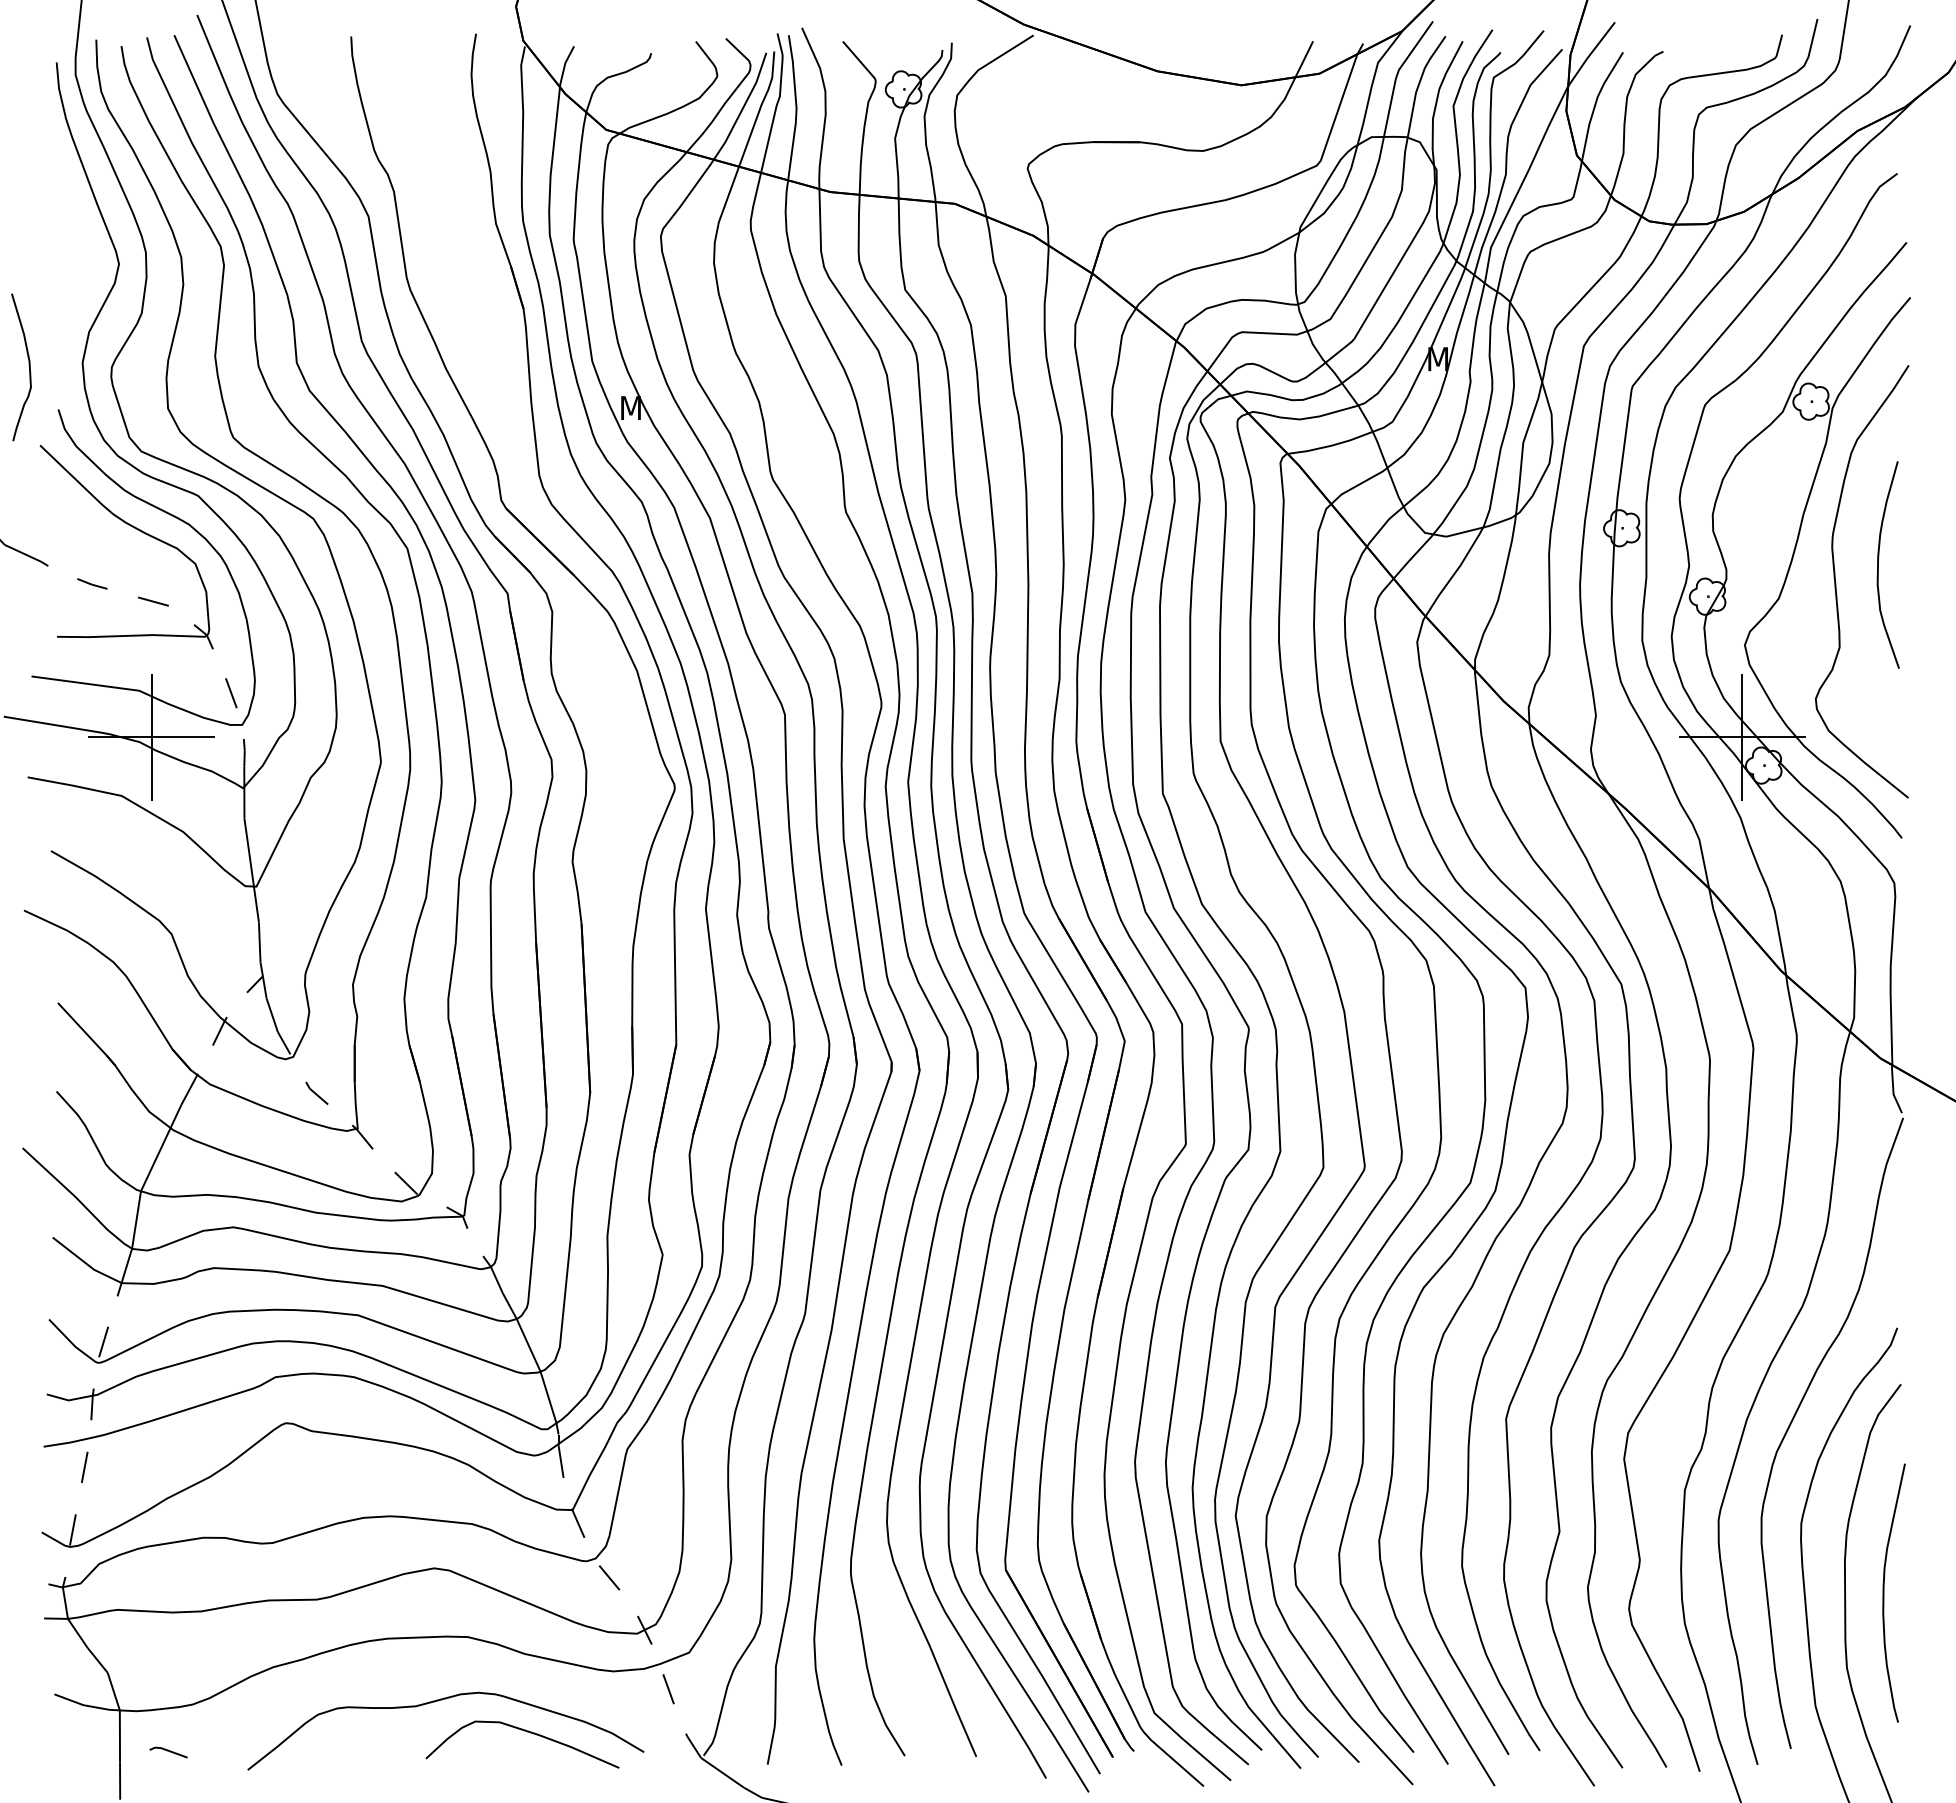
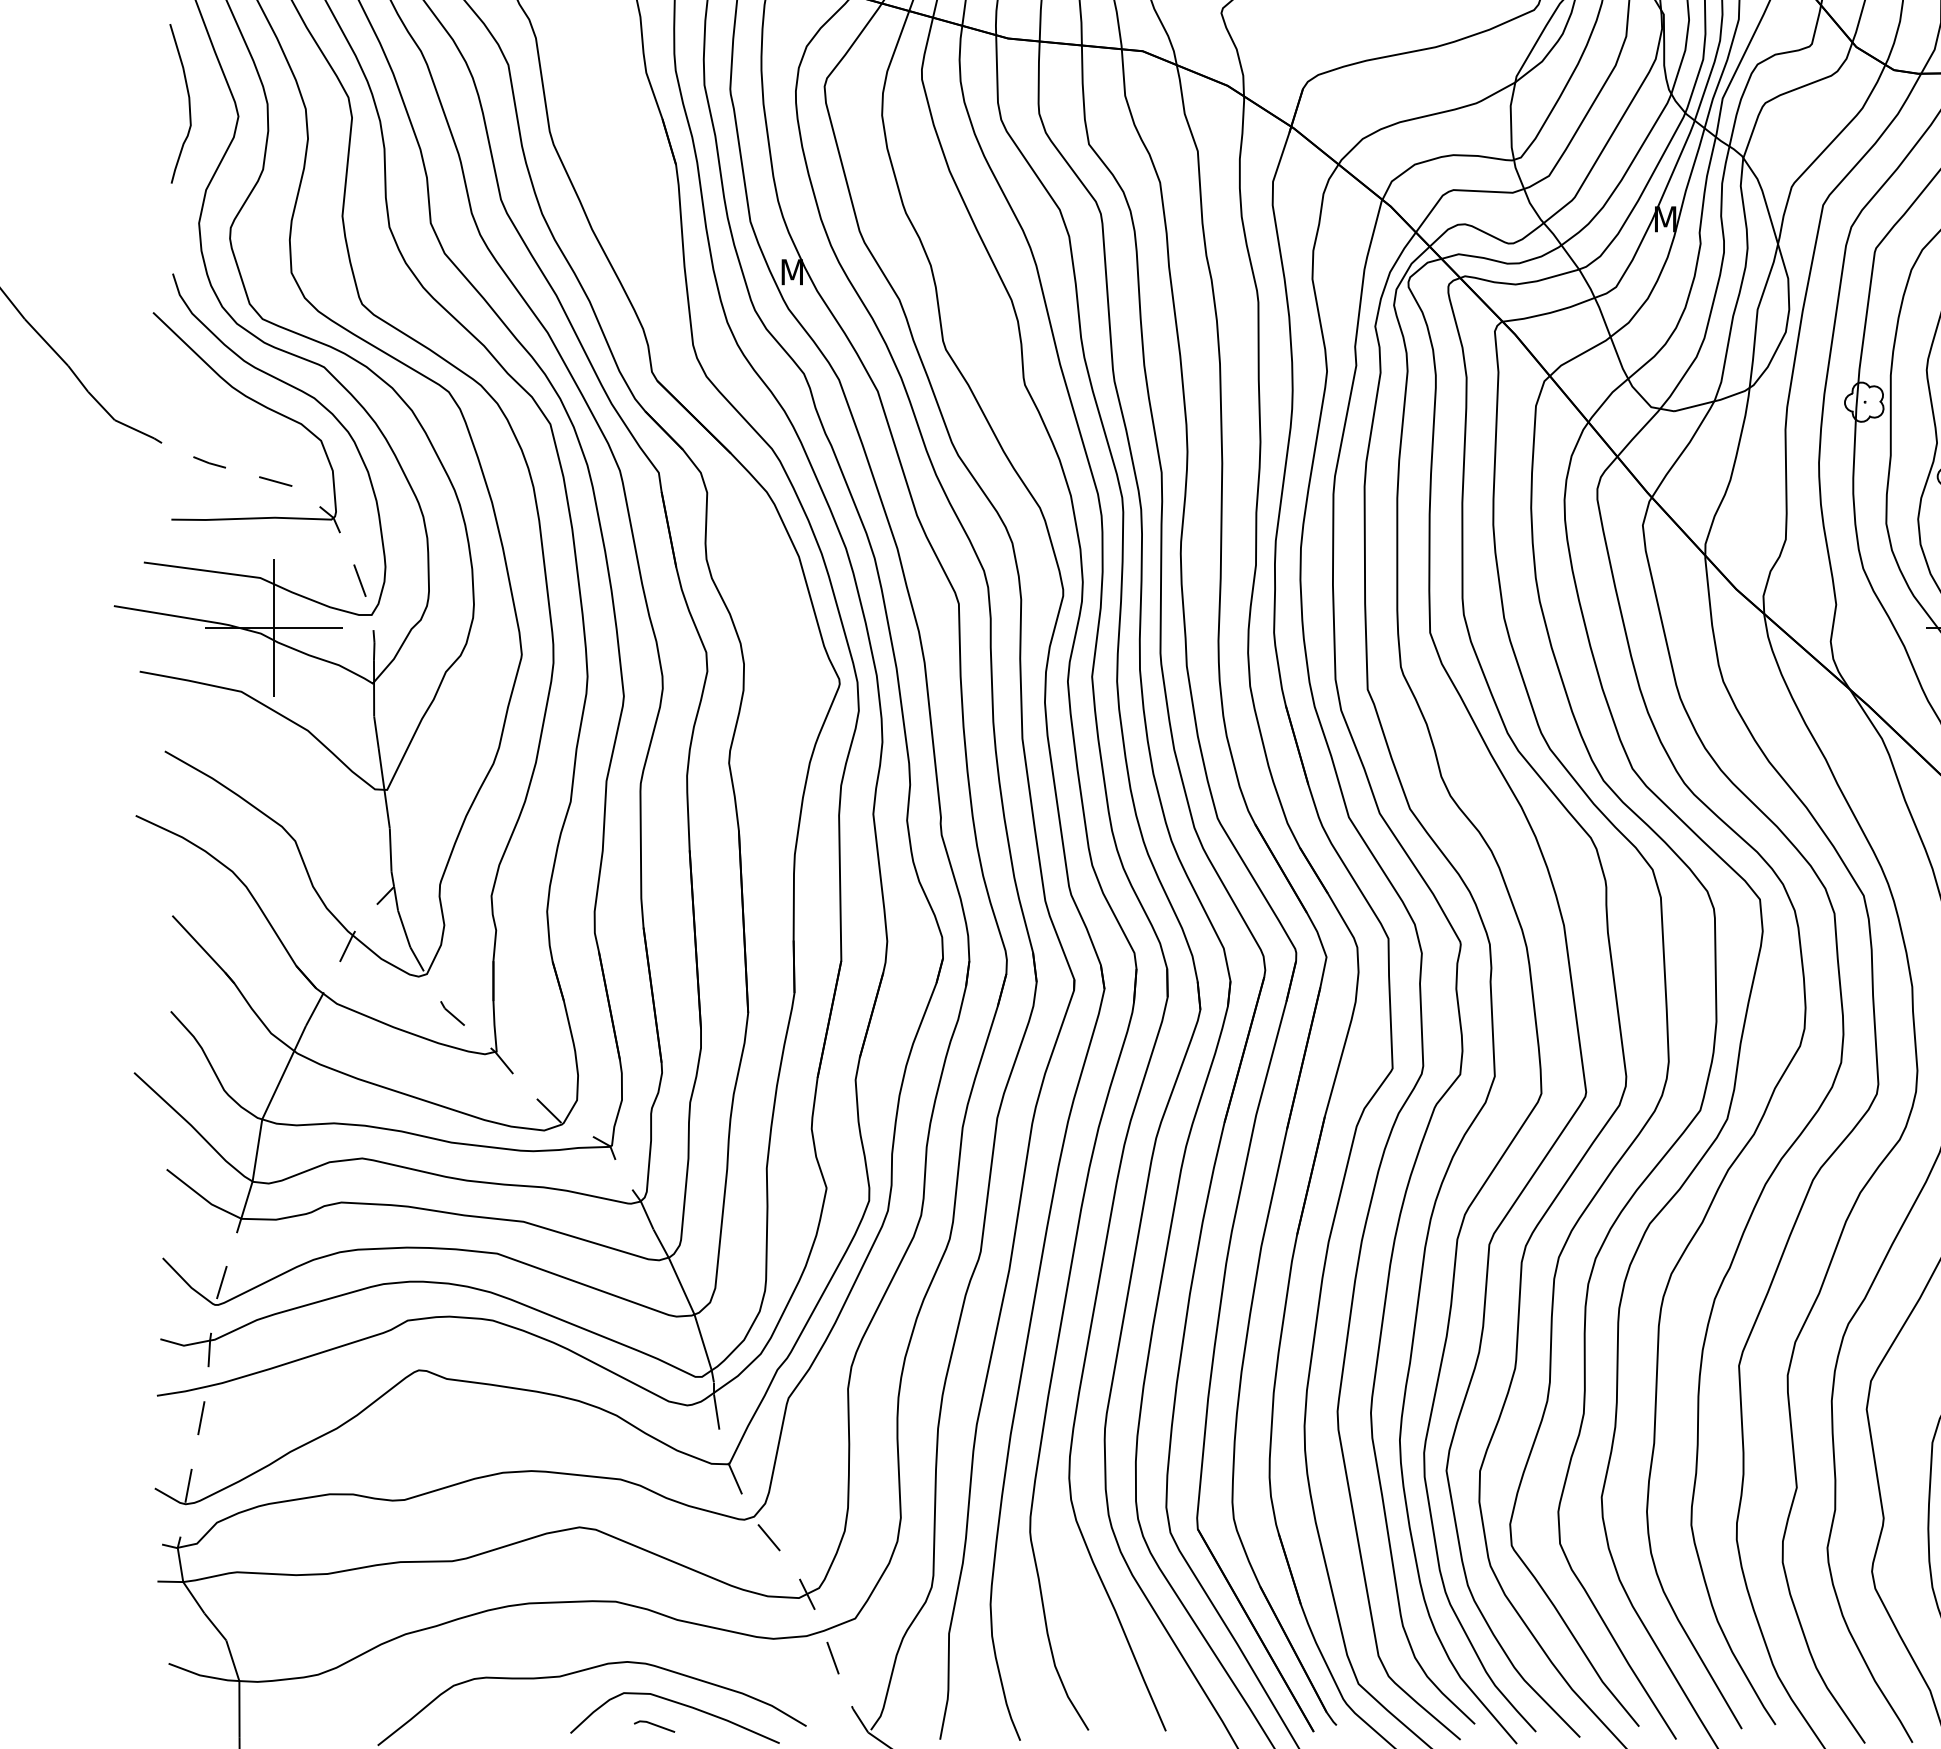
curve: (28, 366) -> (188, 102), moved
line: (168, 1751) -> (654, 1725), moved

